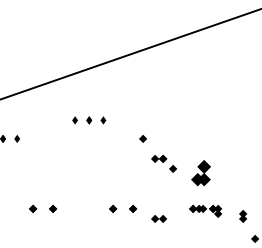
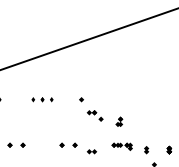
part: (89, 120) -> (42, 99), moved
part: (201, 172) -> (119, 121), size x0.62

